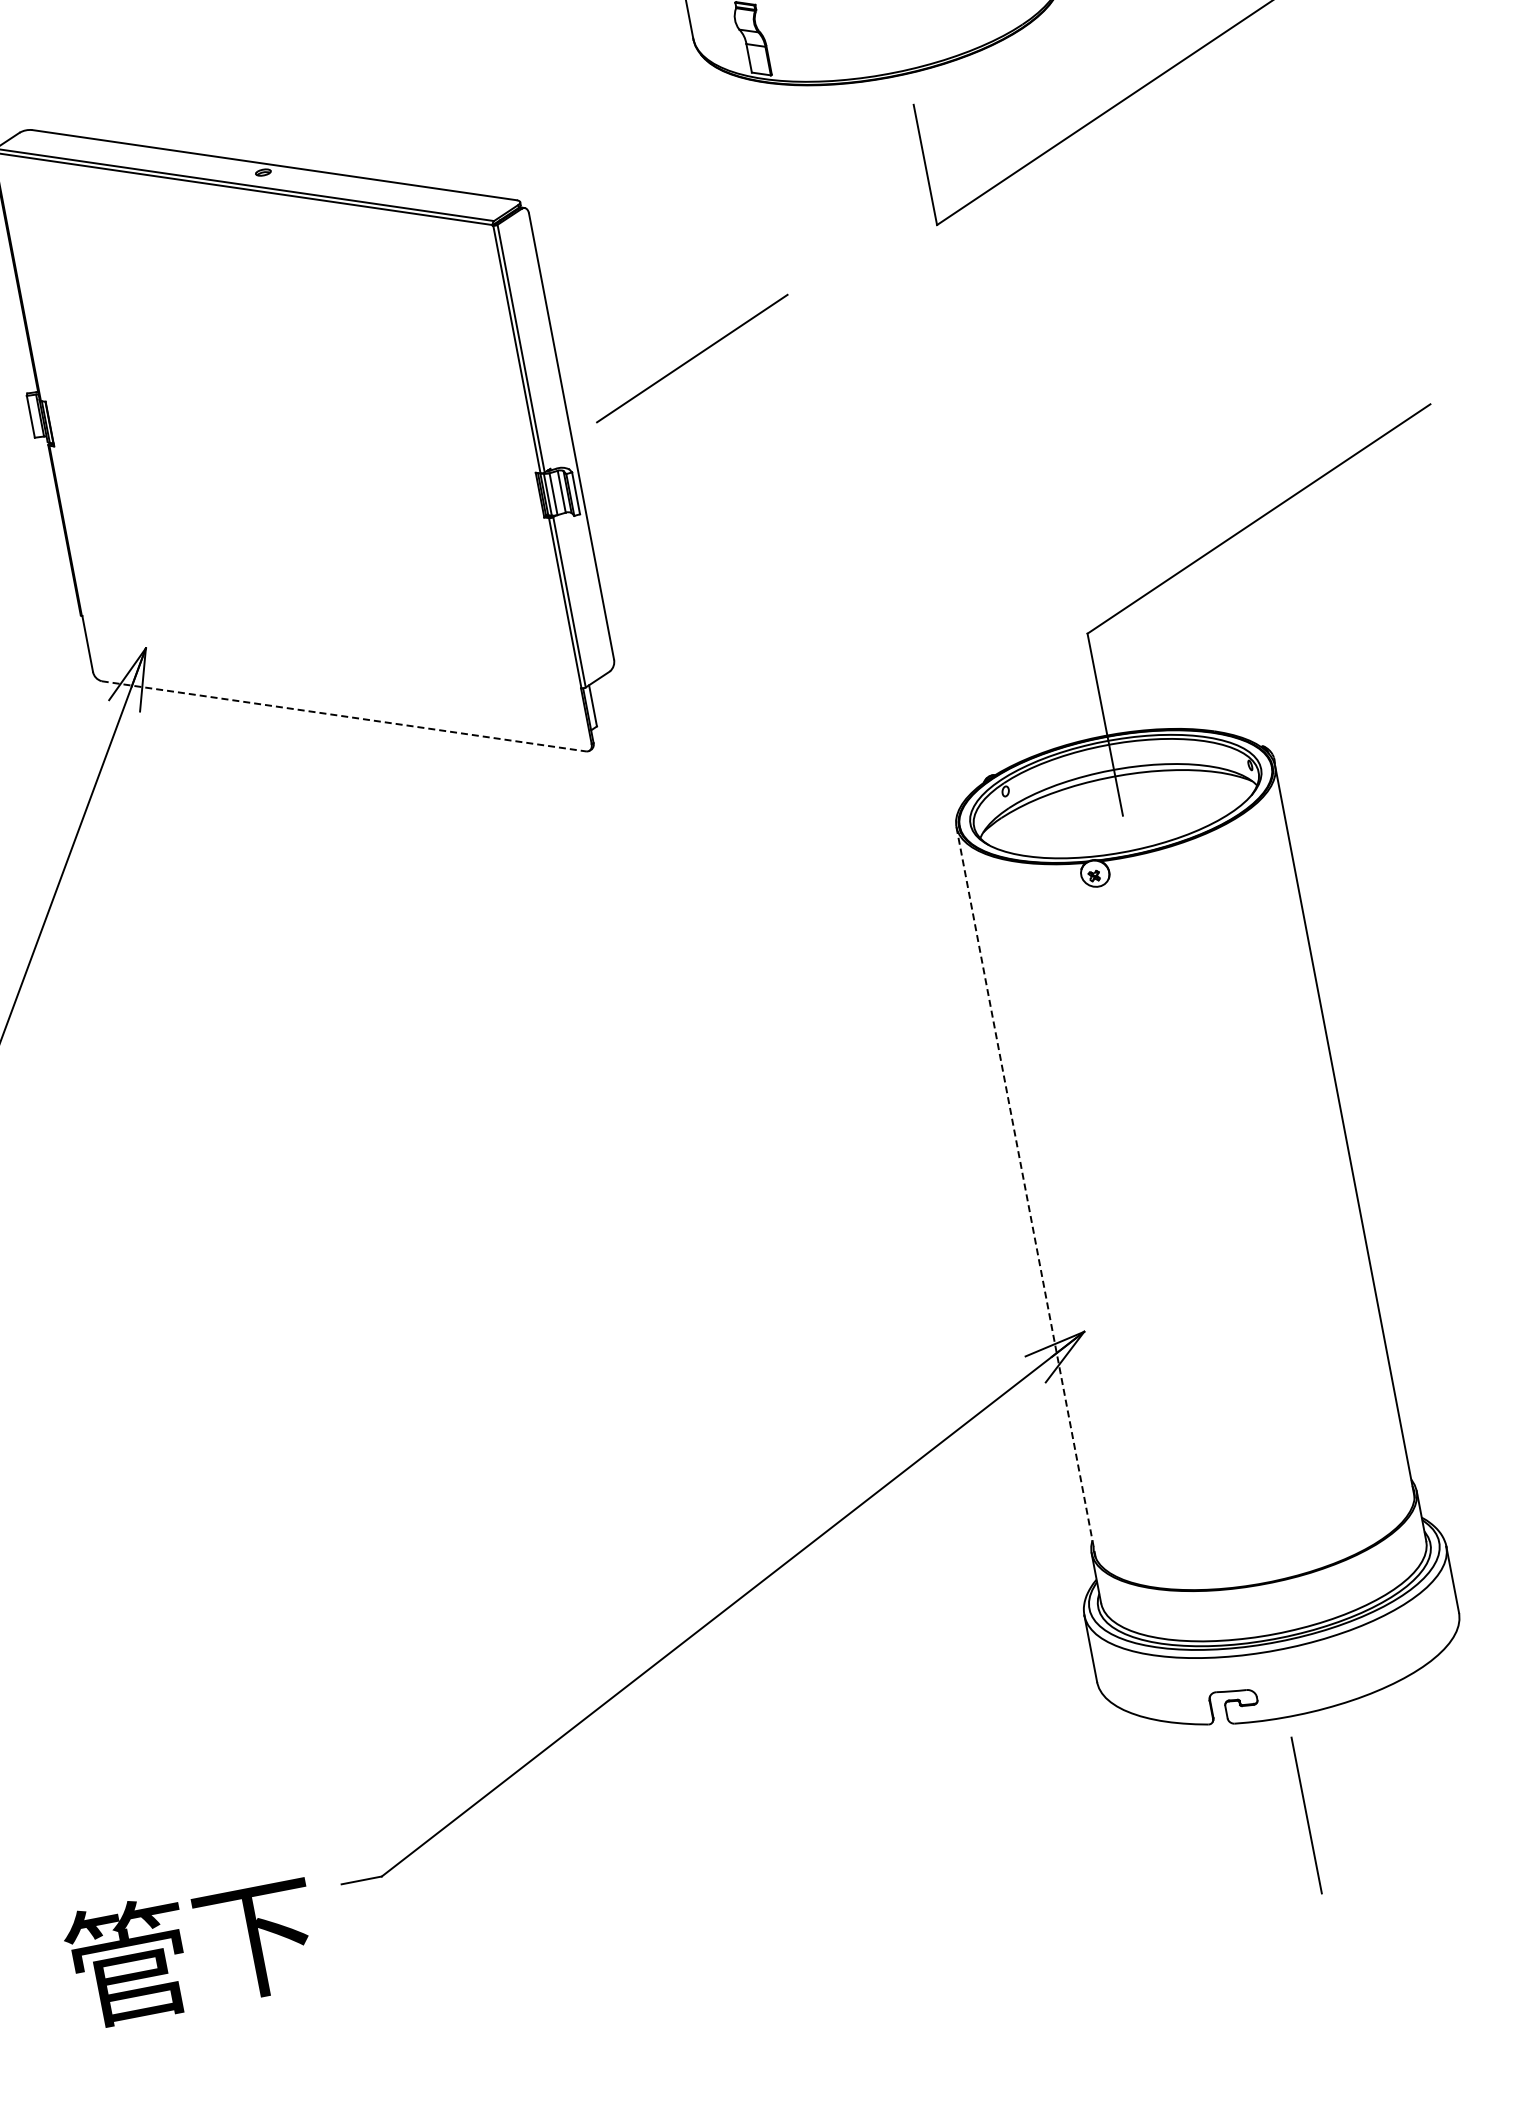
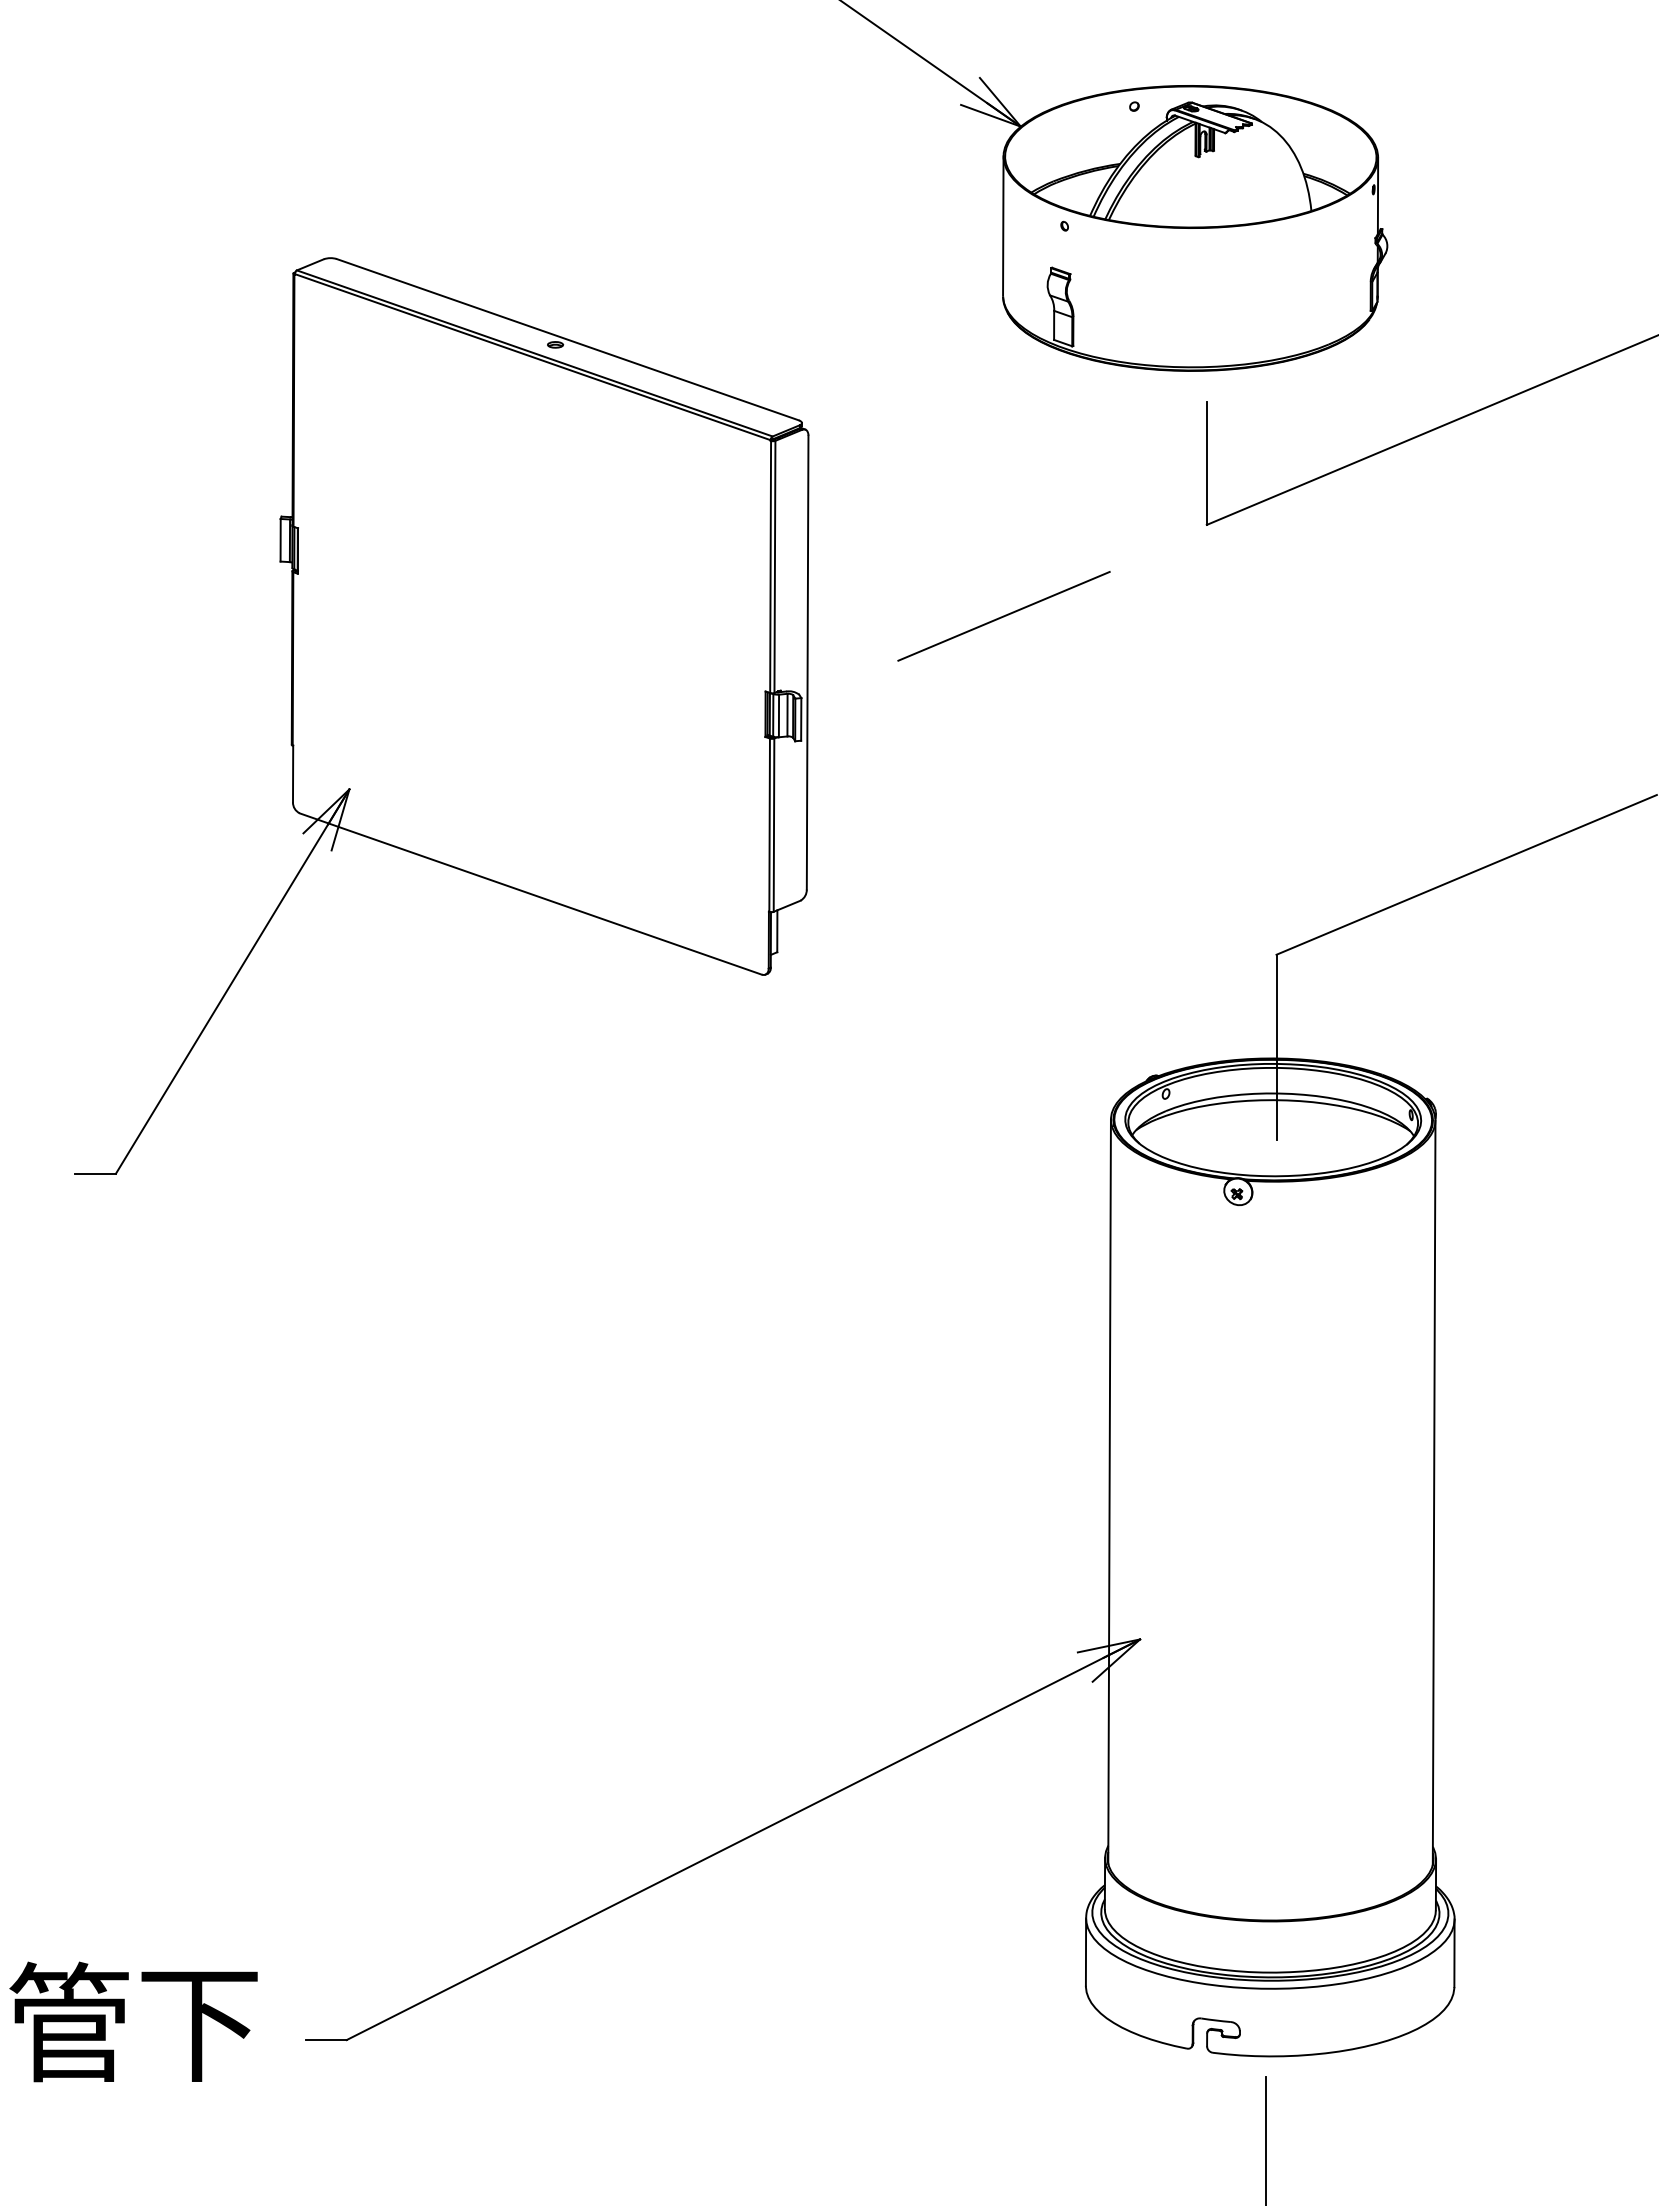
line: (691, 358) -> (1003, 616), moved
line: (343, 716) -> (530, 894), dashed -> solid
line: (1026, 1193) -> (1109, 1492), dashed -> solid
text: (192, 1949) -> (133, 2021), moved

